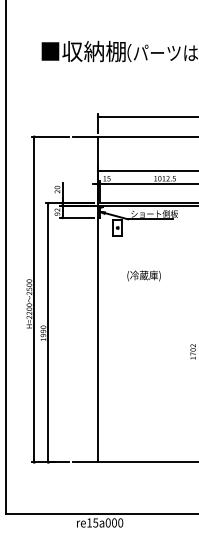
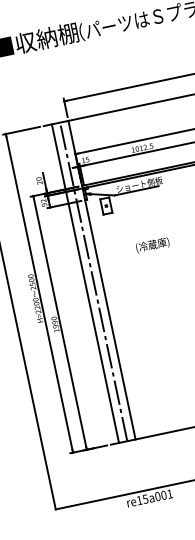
text: (143, 275) -> (152, 244), moved
line: (81, 299) -> (85, 283), added
line: (89, 299) -> (93, 281), added
text: (120, 522) -> (169, 493), re15a000 -> re15a001

